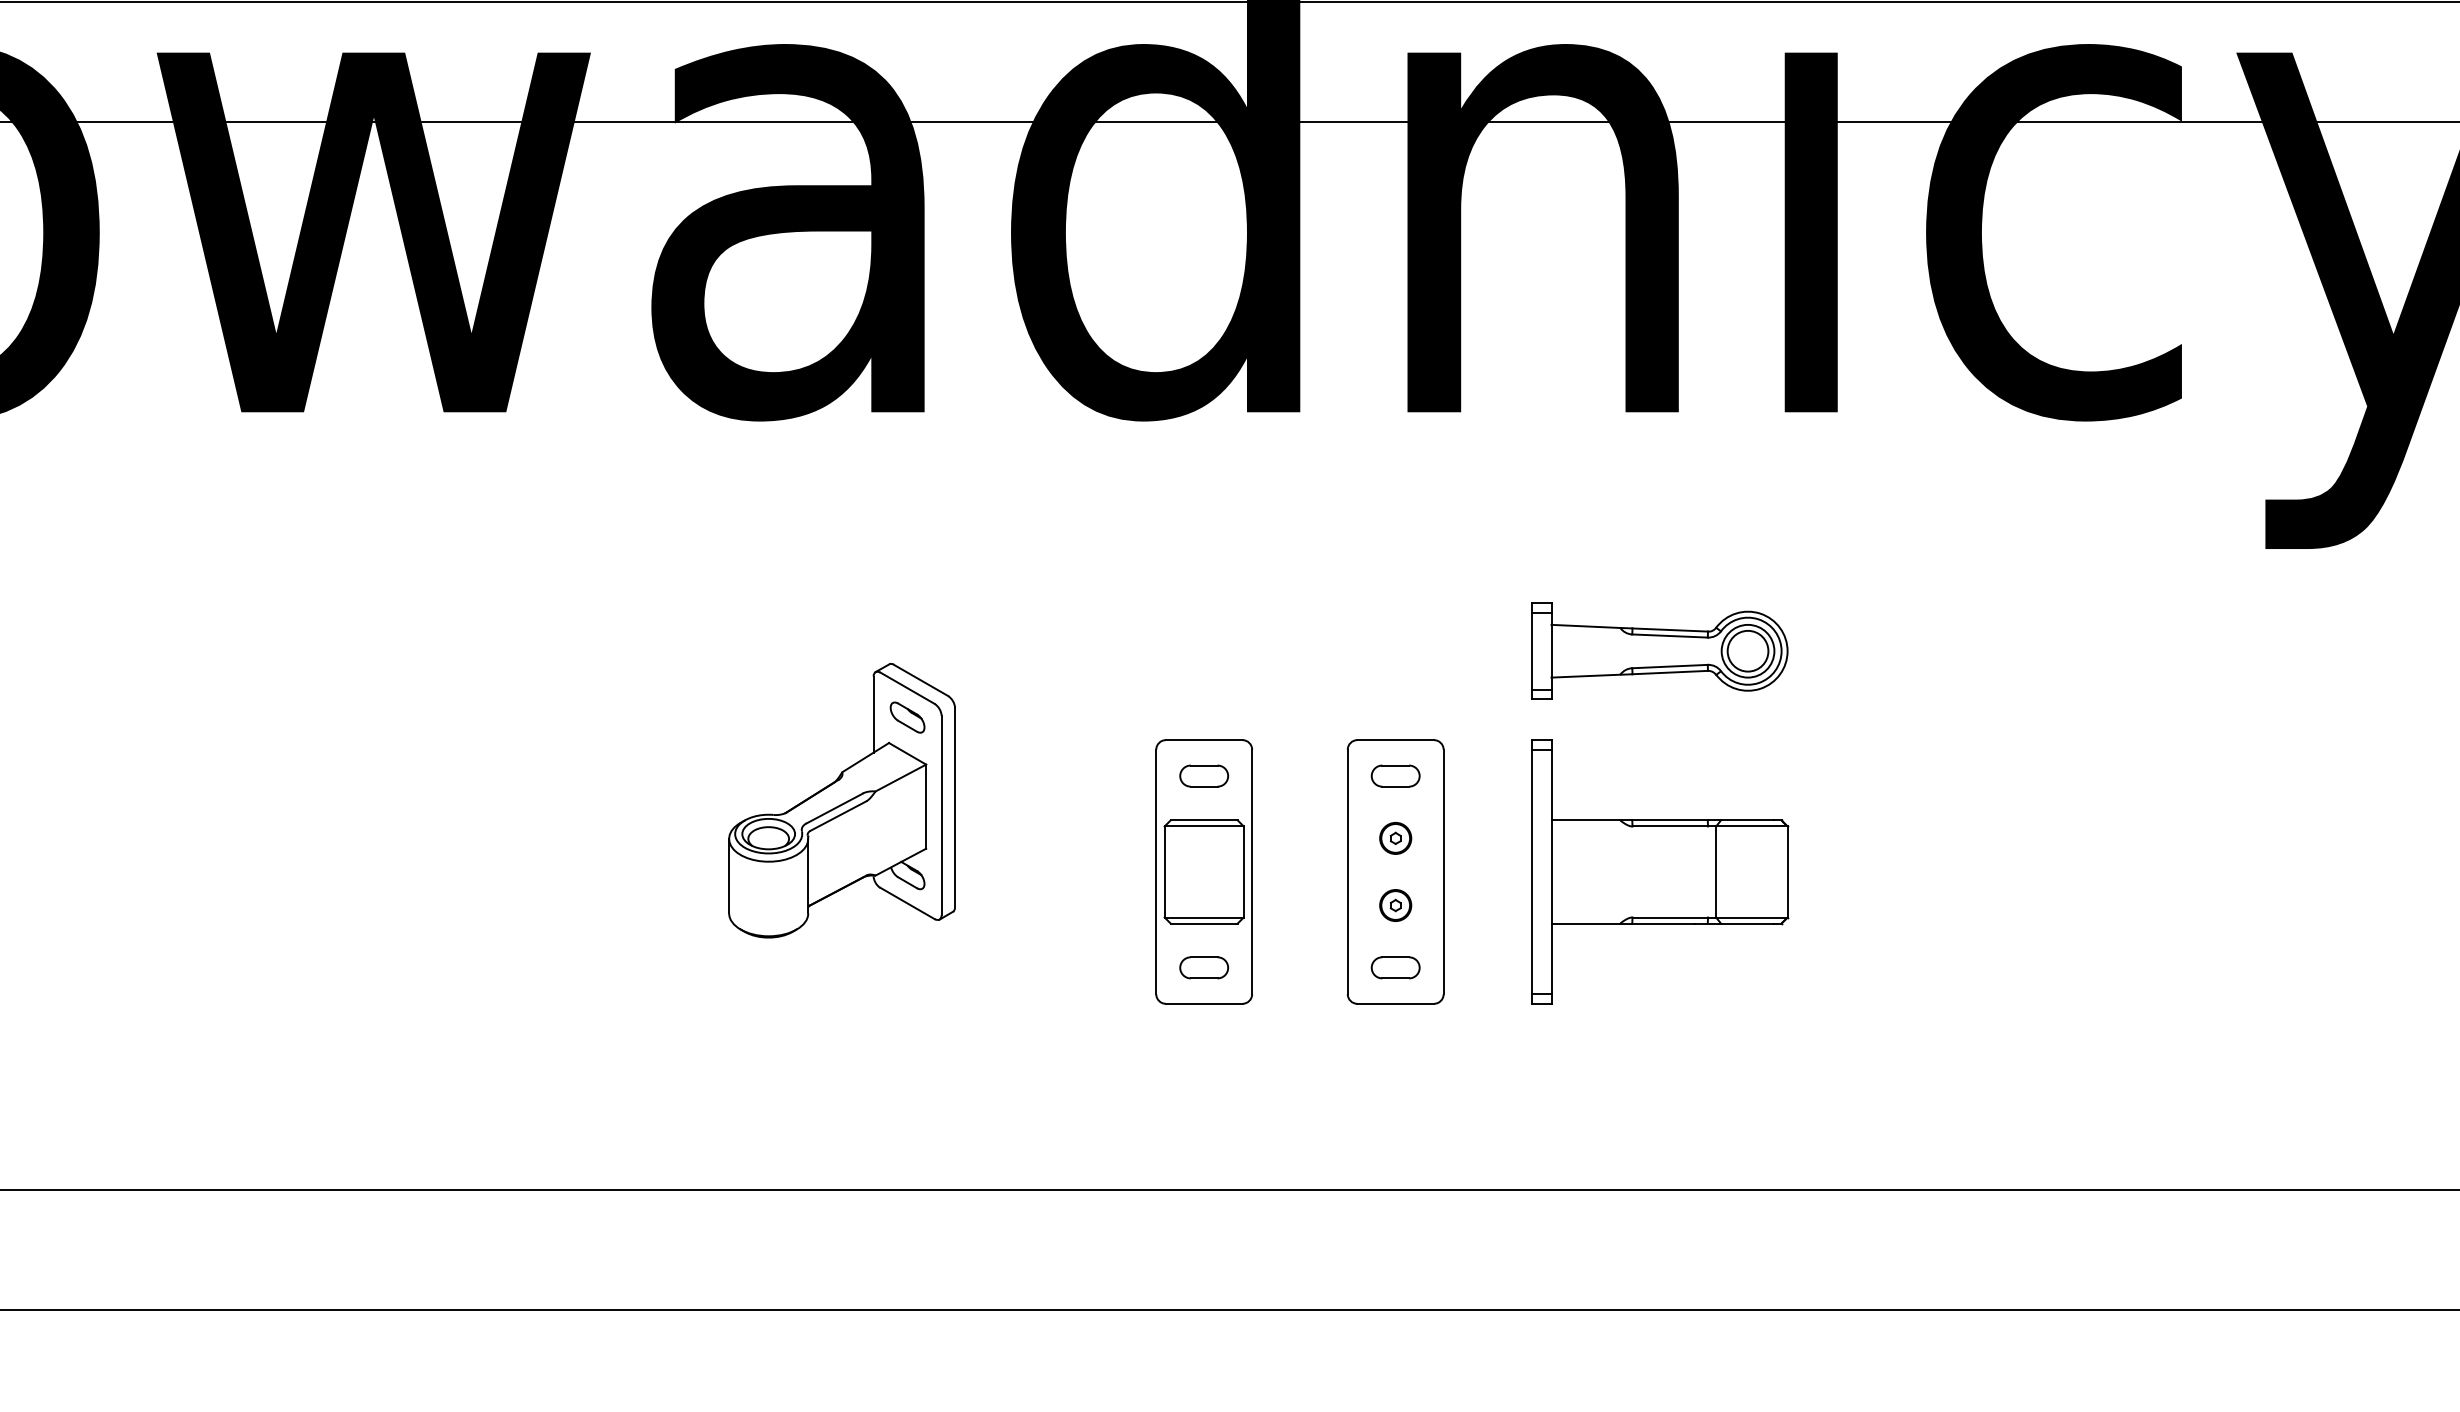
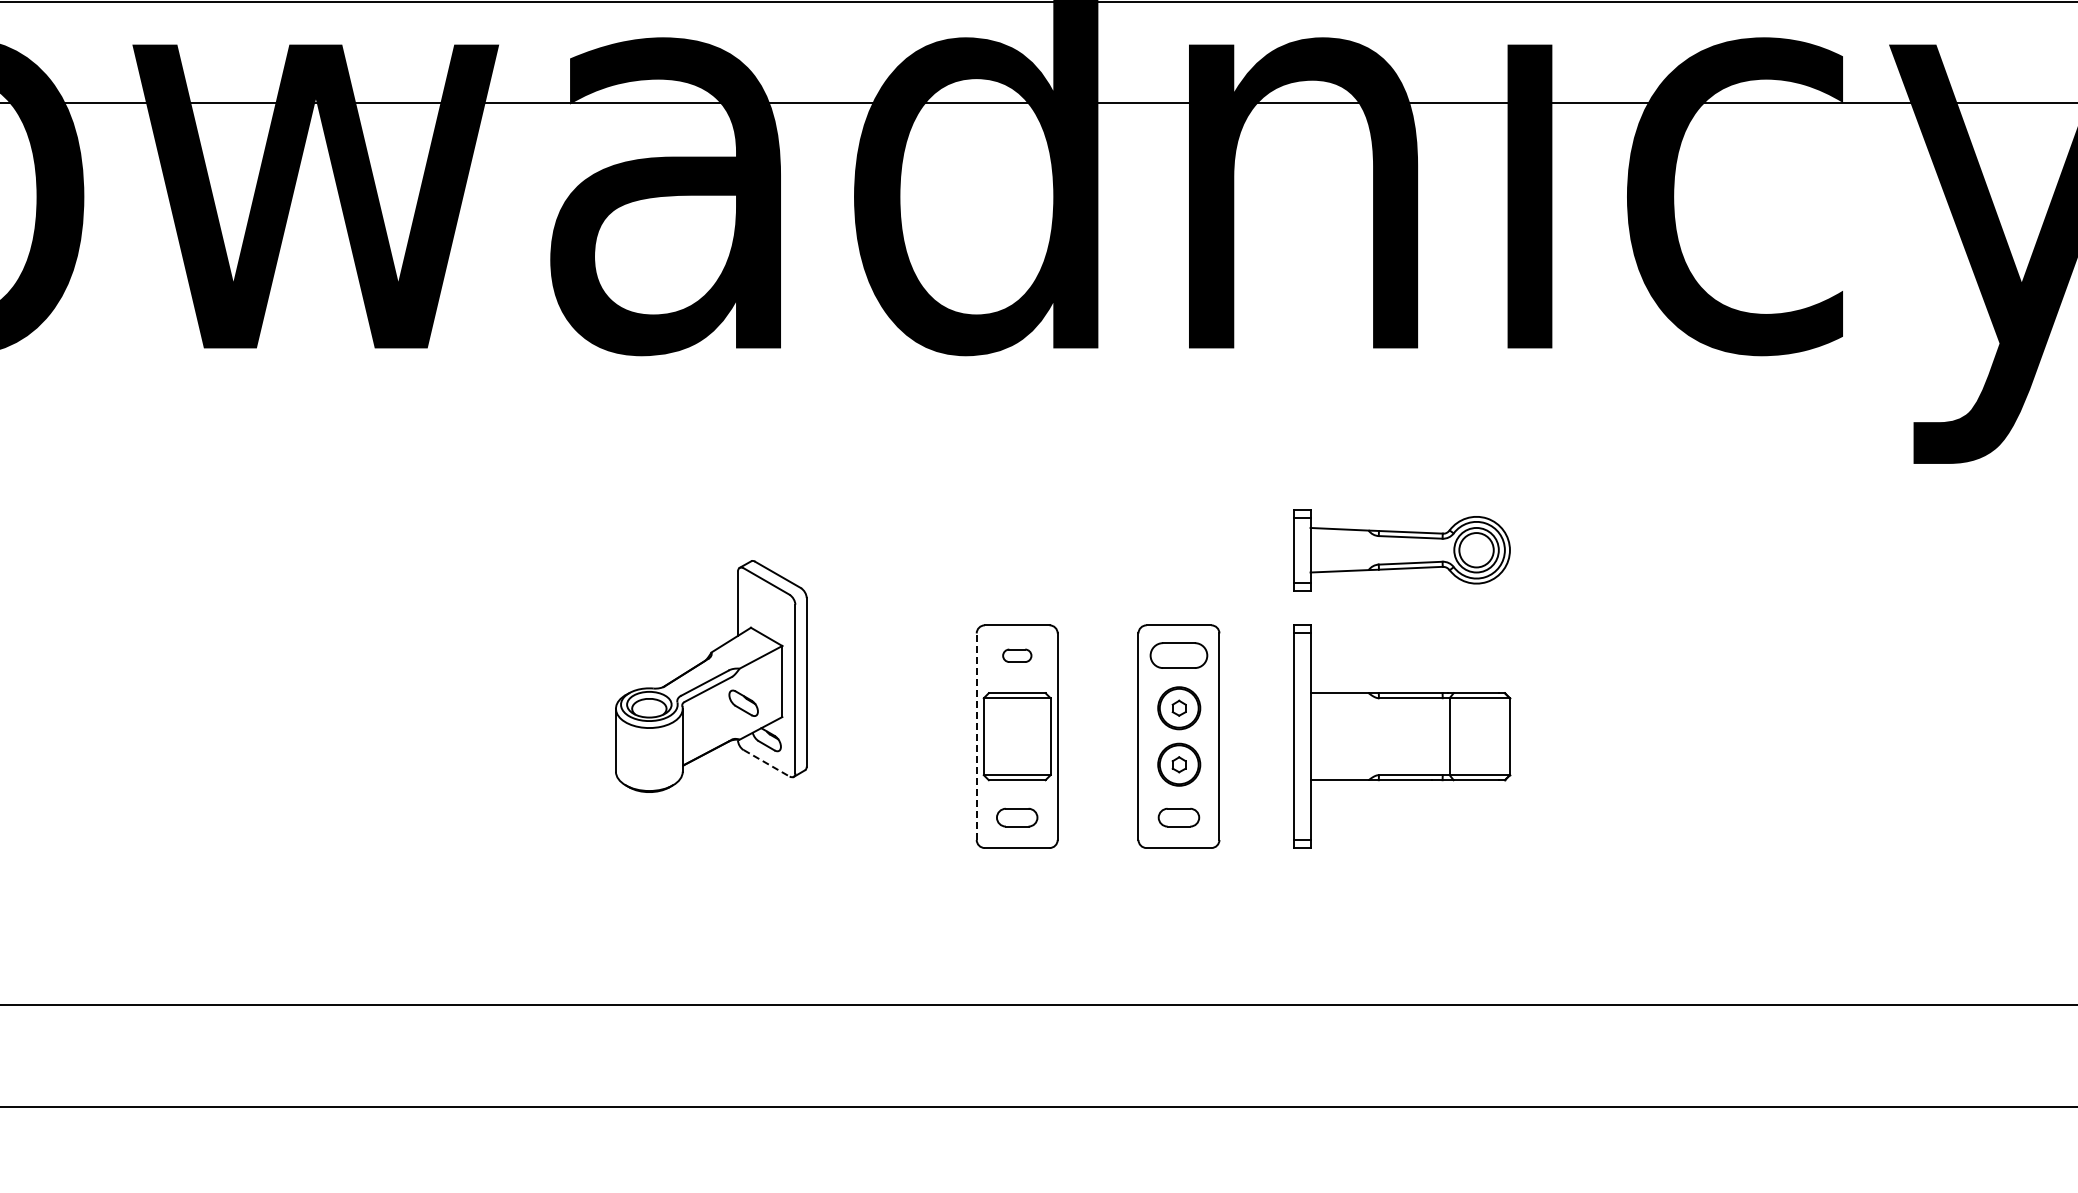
part: (907, 716) -> (743, 702), moved
part: (1204, 775) -> (1017, 655), size x0.7
part: (1395, 775) -> (1178, 655), size x1.4
part: (1395, 838) -> (1178, 708), size x1.6
line: (1156, 871) -> (976, 736), solid -> dashed
line: (907, 903) -> (766, 763), solid -> dashed
part: (1395, 906) -> (1178, 765), size x1.6

